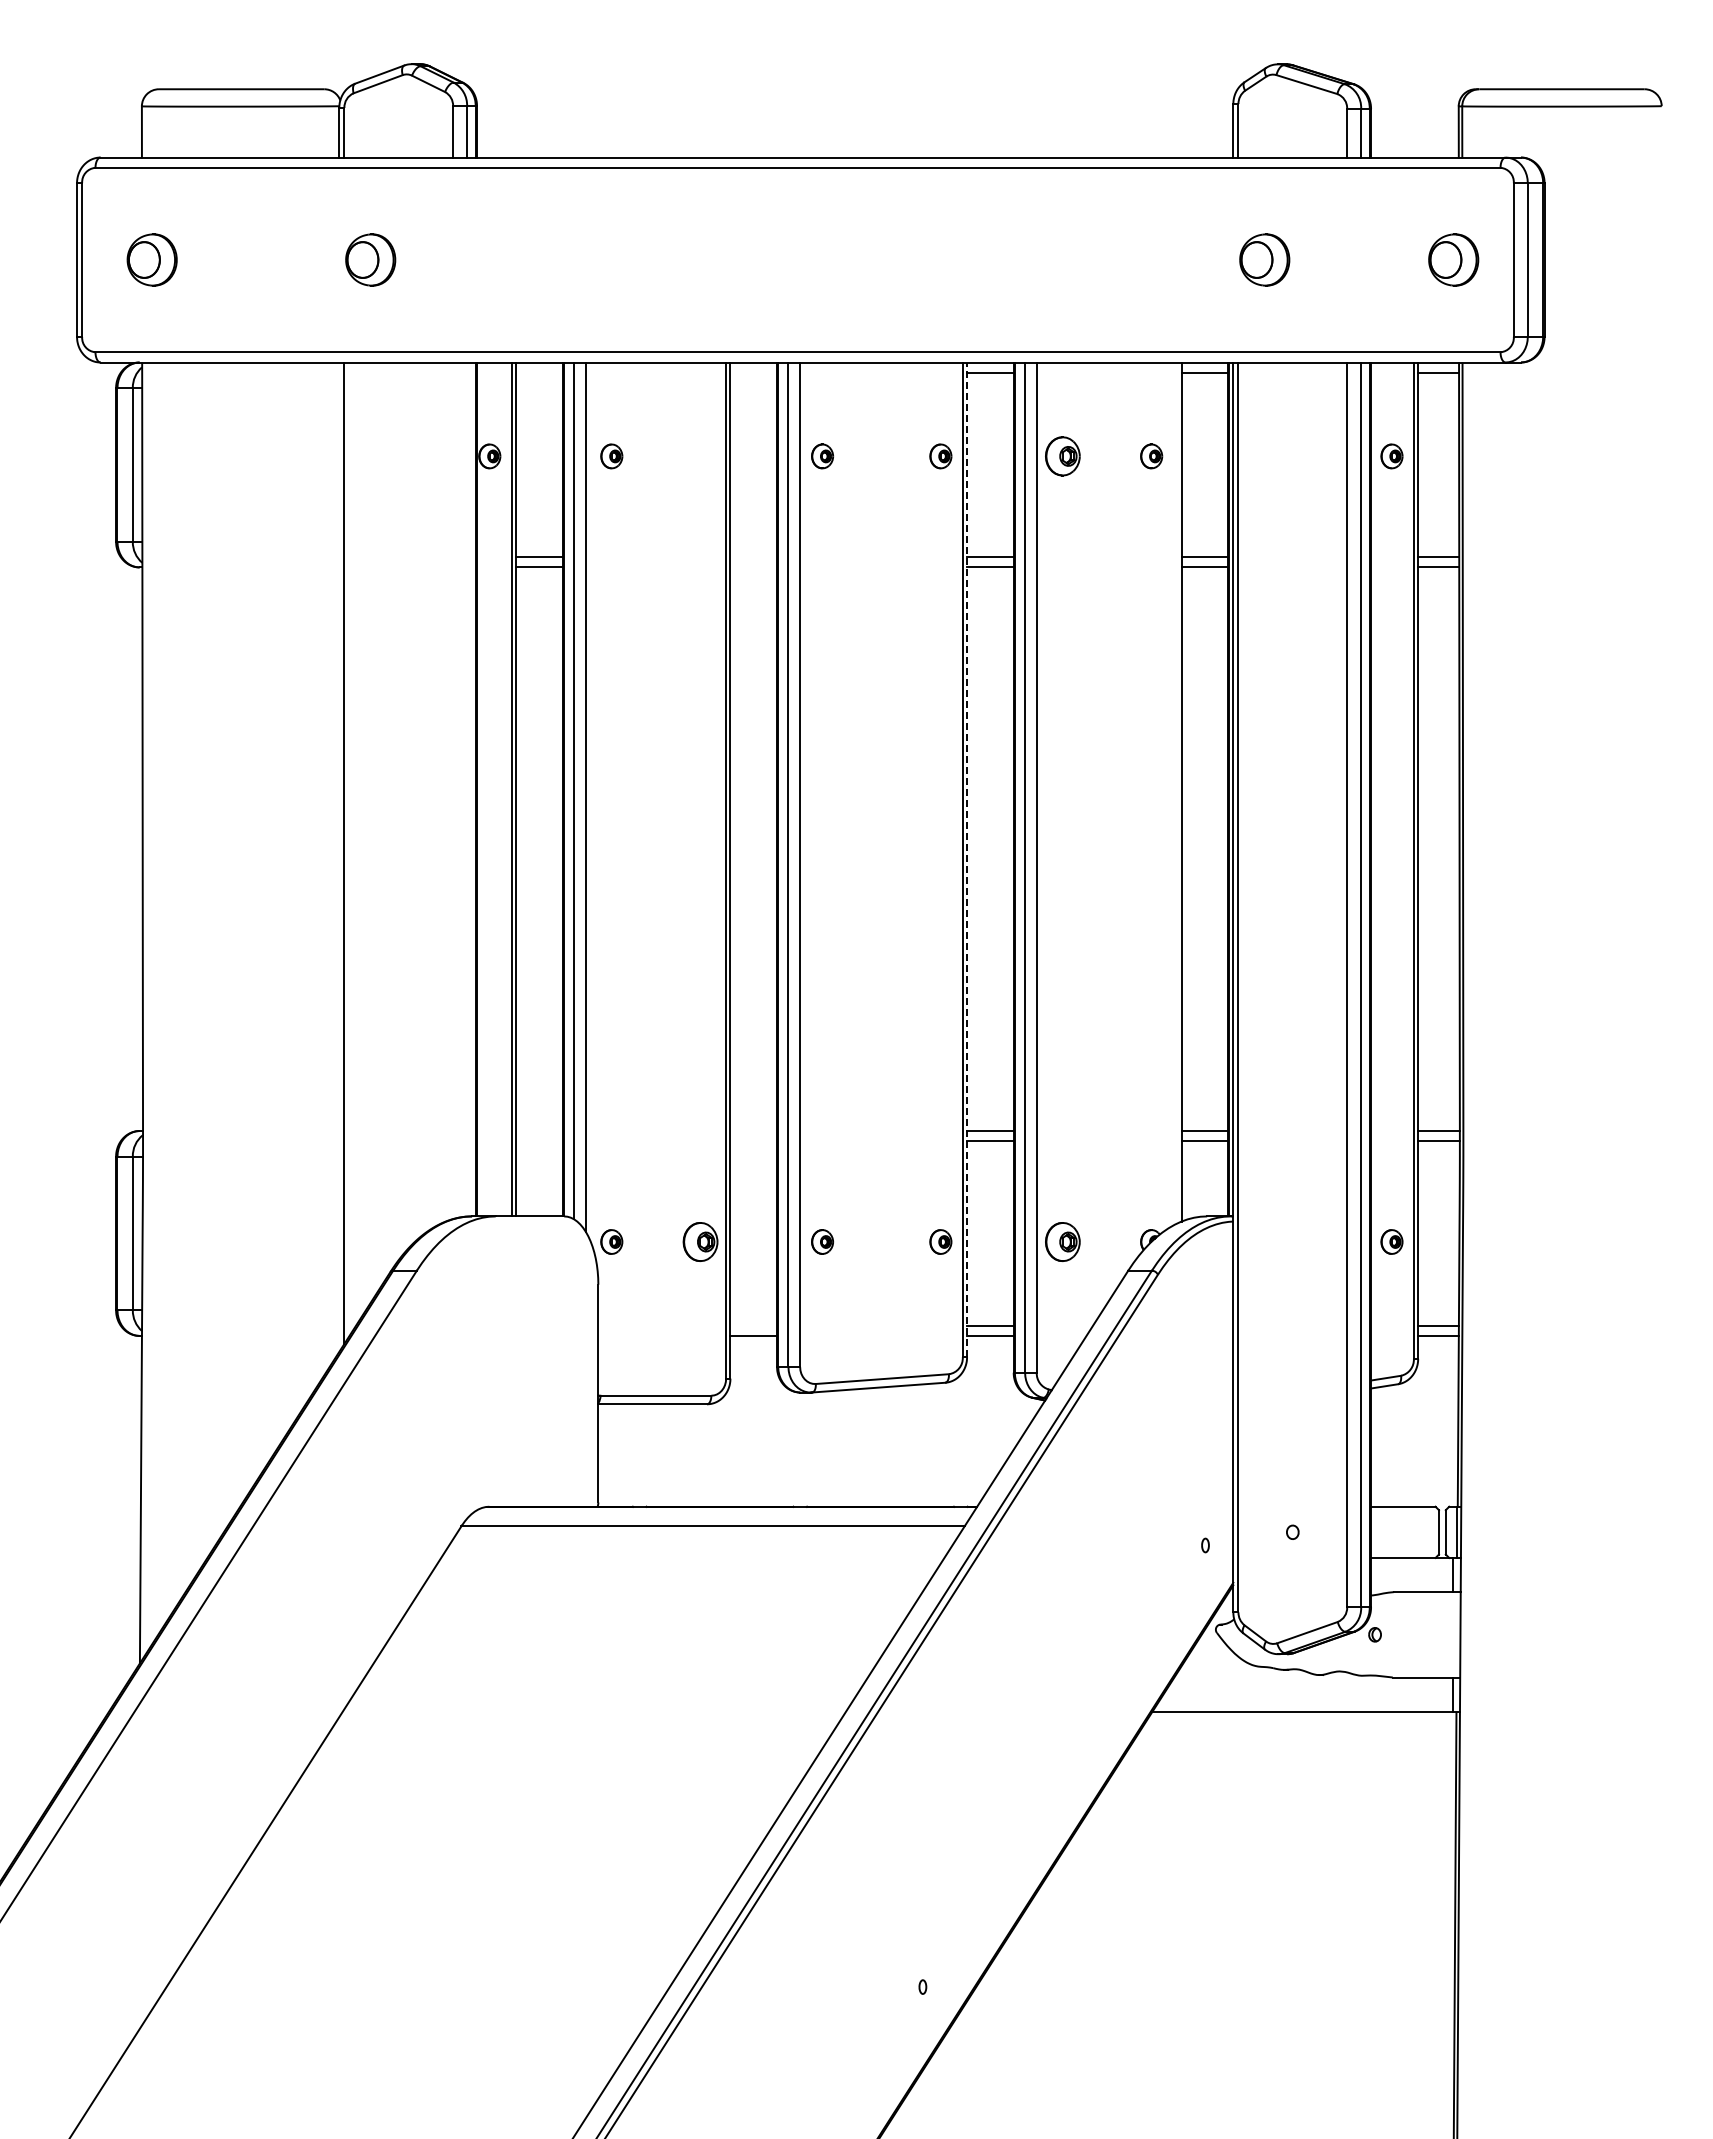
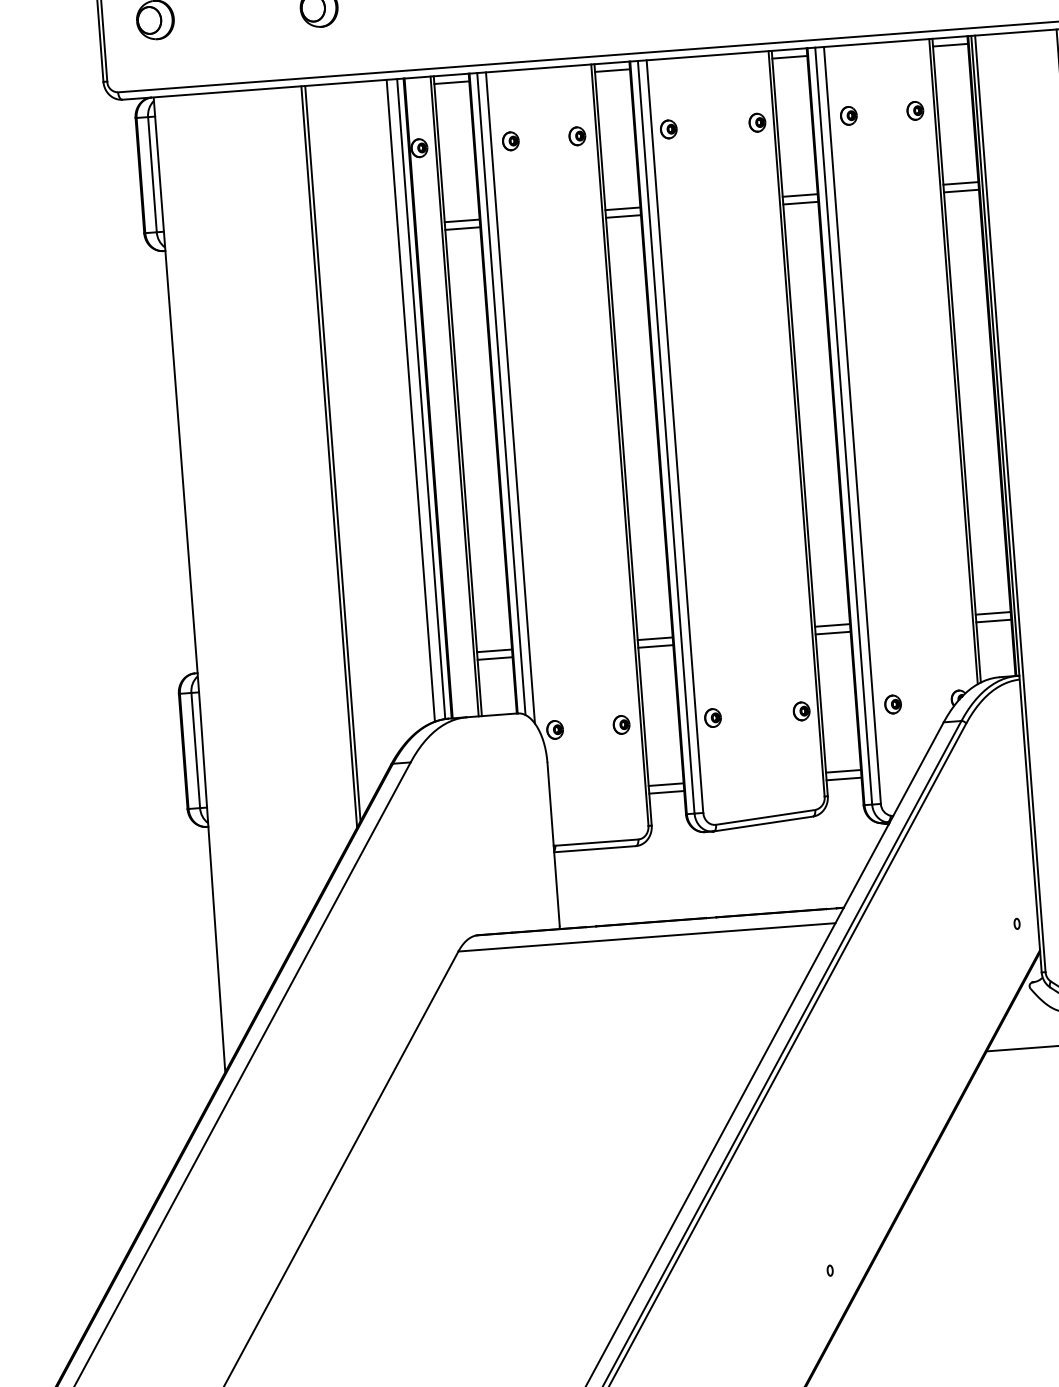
line: (538, 372) -> (451, 82), added
line: (753, 372) -> (612, 70), added
part: (700, 456) -> (577, 136), added
part: (1062, 456) -> (848, 115), size x0.62
line: (753, 557) -> (622, 209), added
line: (753, 567) -> (623, 216), added
line: (467, 789) -> (421, 399), added
line: (453, 790) -> (411, 400), added
line: (1177, 792) -> (953, 361), added
line: (339, 856) -> (329, 456), added
line: (967, 859) -> (800, 423), dashed -> solid
line: (538, 1131) -> (493, 651), added
line: (753, 1131) -> (655, 639), added
line: (538, 1141) -> (494, 658), added
line: (753, 1141) -> (655, 646), added
part: (700, 1241) -> (621, 724), size x0.62
part: (1062, 1241) -> (892, 704), size x0.62
line: (753, 1325) -> (666, 784), added

